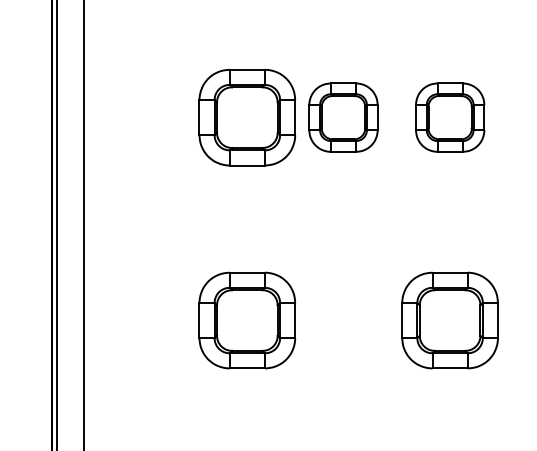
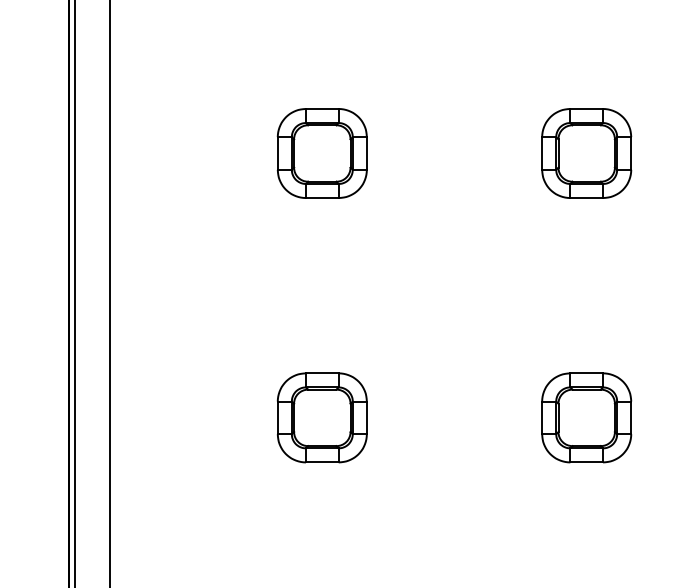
part: (246, 117) -> (321, 153), size x0.71
part: (343, 117) -> (447, 153), removed
part: (246, 320) -> (321, 417), size x0.71
part: (450, 320) -> (586, 417), size x0.71

